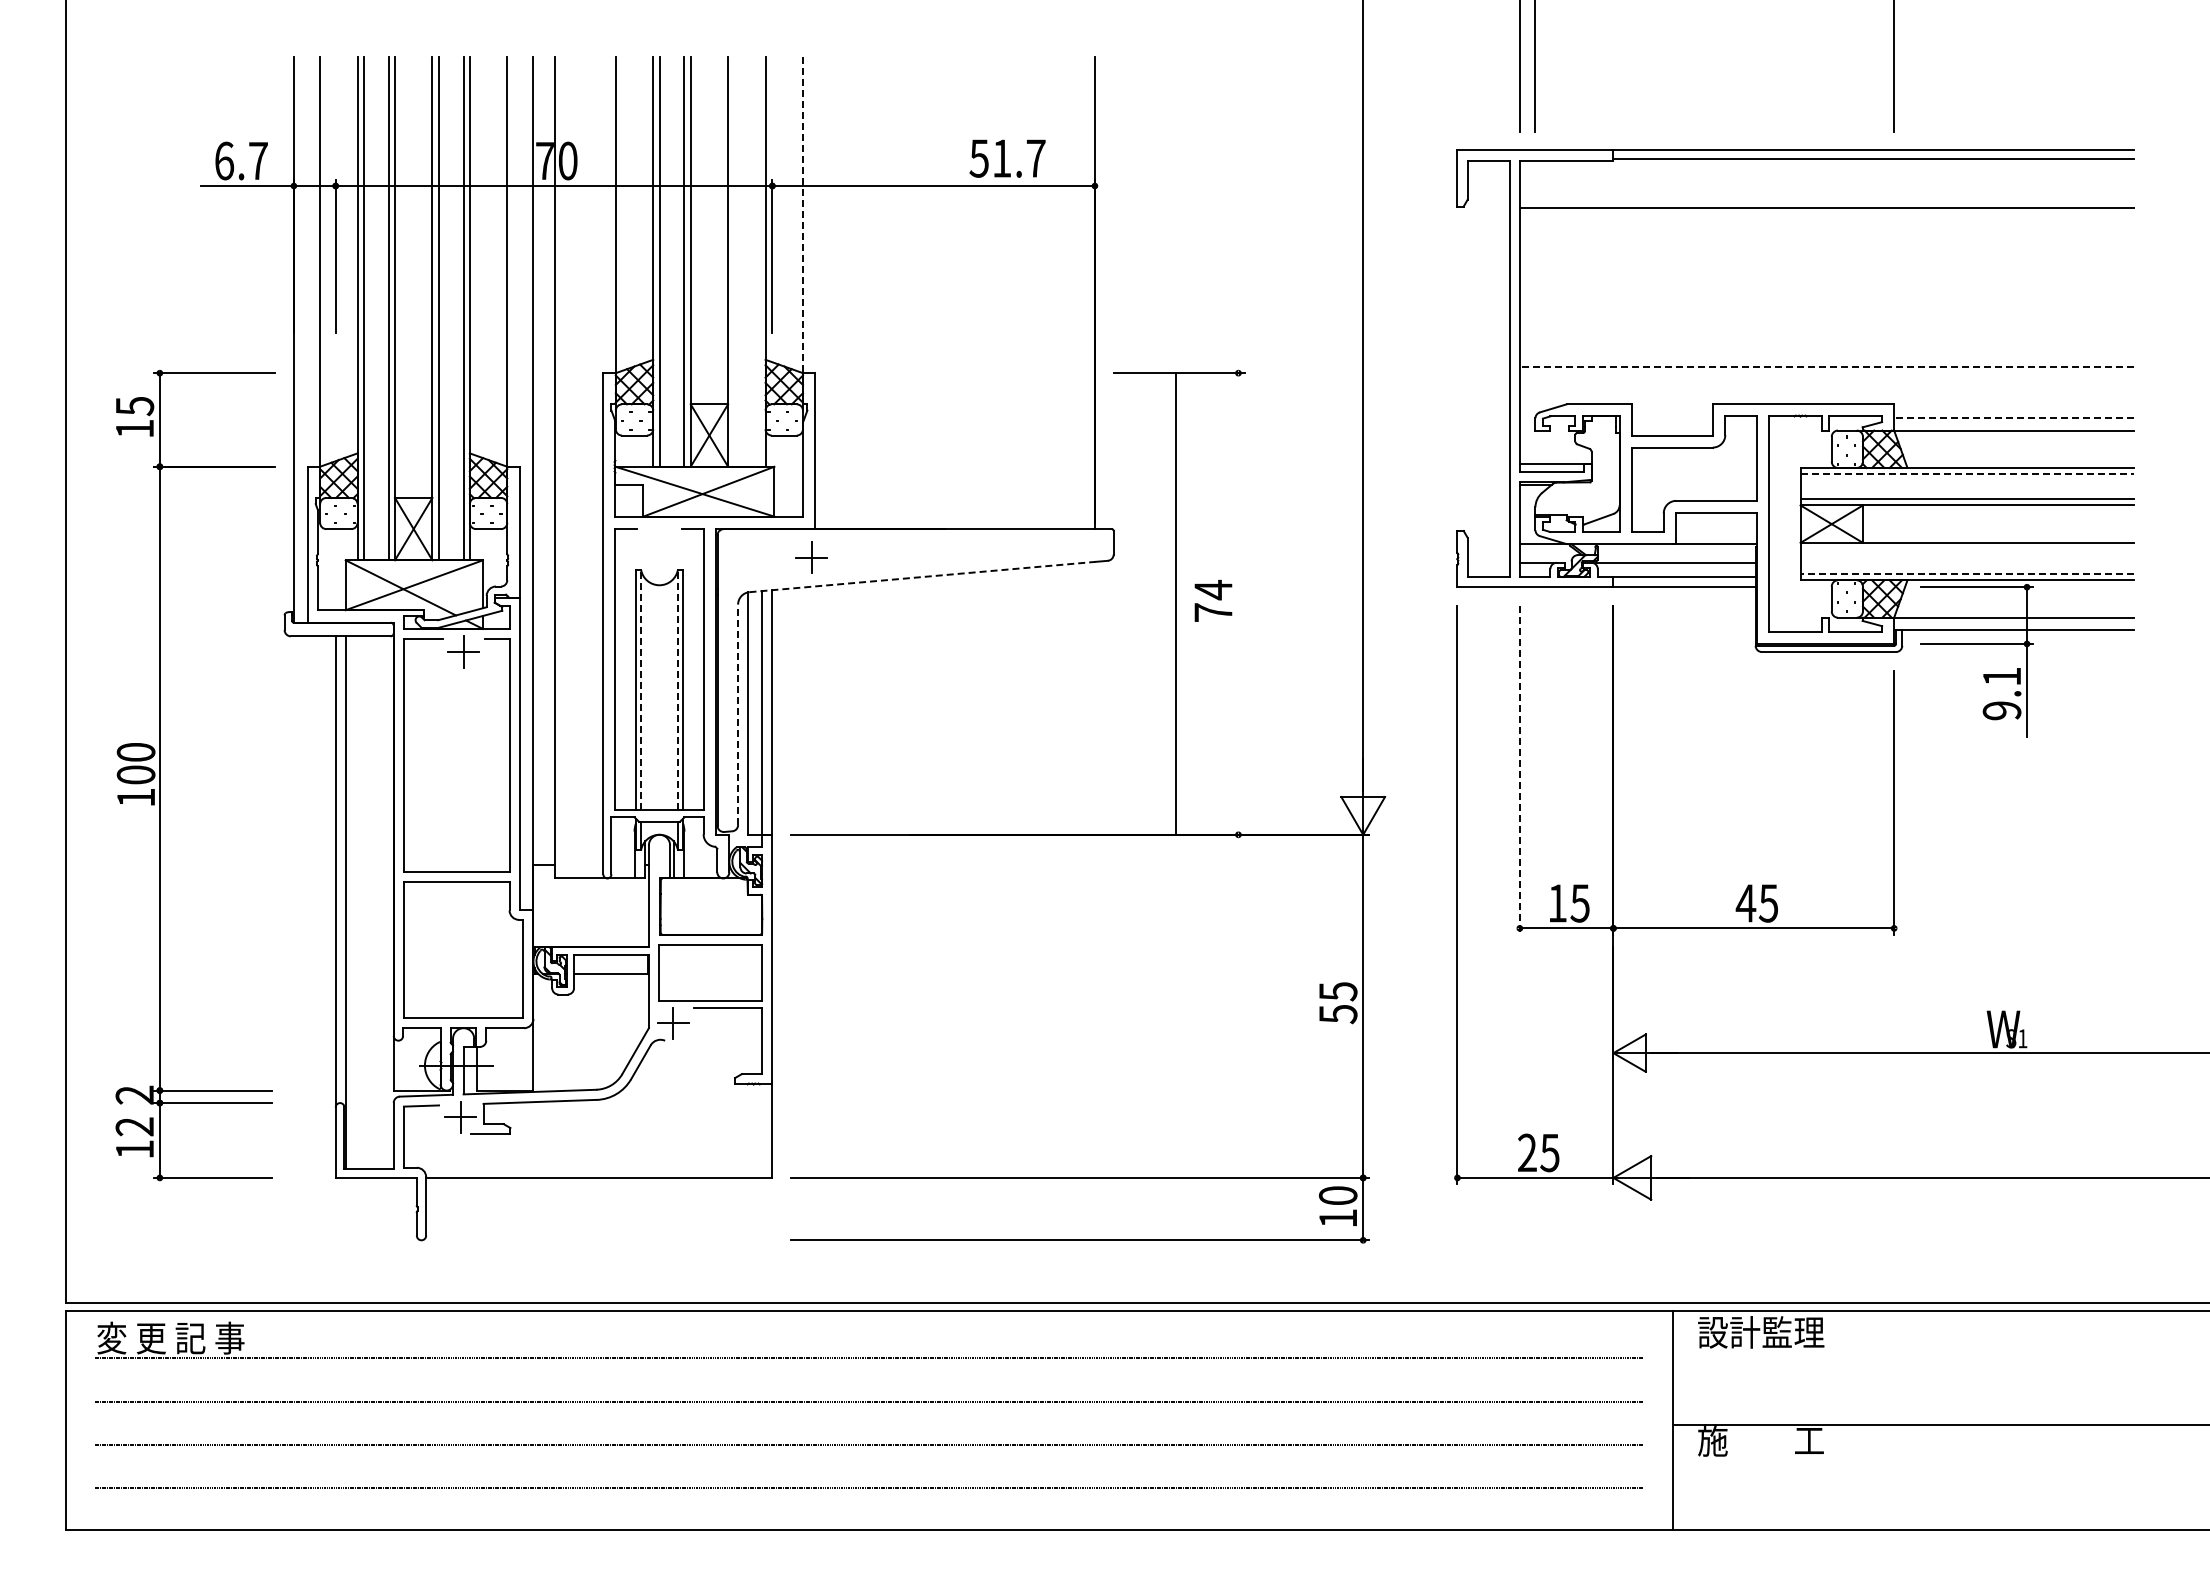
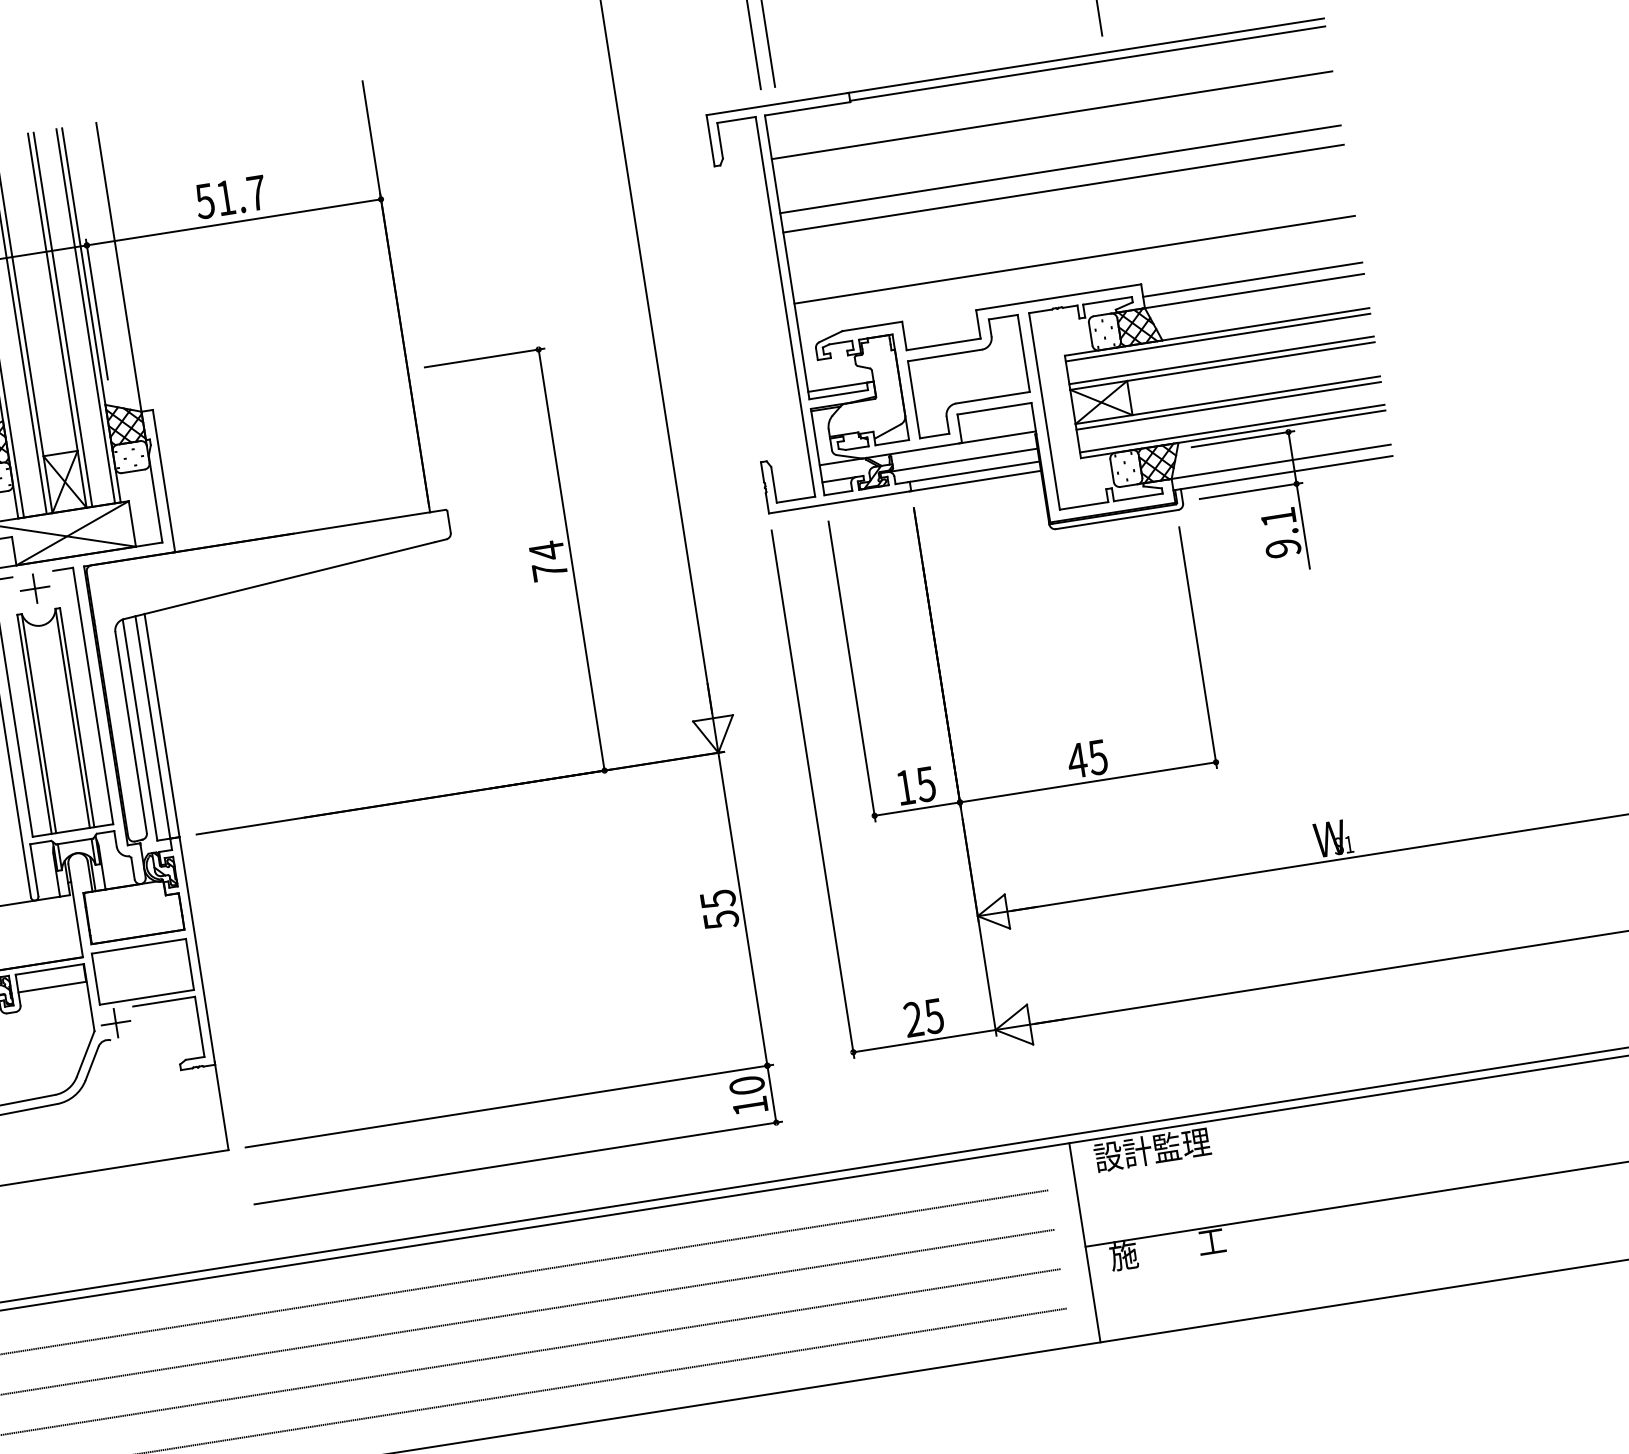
text: (1007, 158) -> (230, 197), moved
line: (802, 216) -> (118, 268), dashed -> solid
line: (734, 261) -> (63, 319), added
line: (759, 261) -> (85, 316), added
line: (1826, 267) -> (1059, 169), added
line: (1826, 288) -> (1062, 188), added
line: (1826, 366) -> (1074, 259), dashed -> solid
line: (2013, 418) -> (1252, 280), dashed -> solid
line: (1967, 474) -> (1218, 337), dashed -> solid
line: (1967, 549) -> (1228, 406), added
part: (811, 557) -> (35, 588), moved
line: (1967, 574) -> (1232, 429), dashed -> solid
line: (922, 577) -> (279, 581), dashed -> solid
line: (1176, 603) -> (571, 559), moved
line: (641, 689) -> (39, 723), dashed -> solid
line: (677, 689) -> (72, 718), dashed -> solid
line: (738, 714) -> (131, 732), dashed -> solid
line: (1519, 770) -> (851, 671), dashed -> solid

